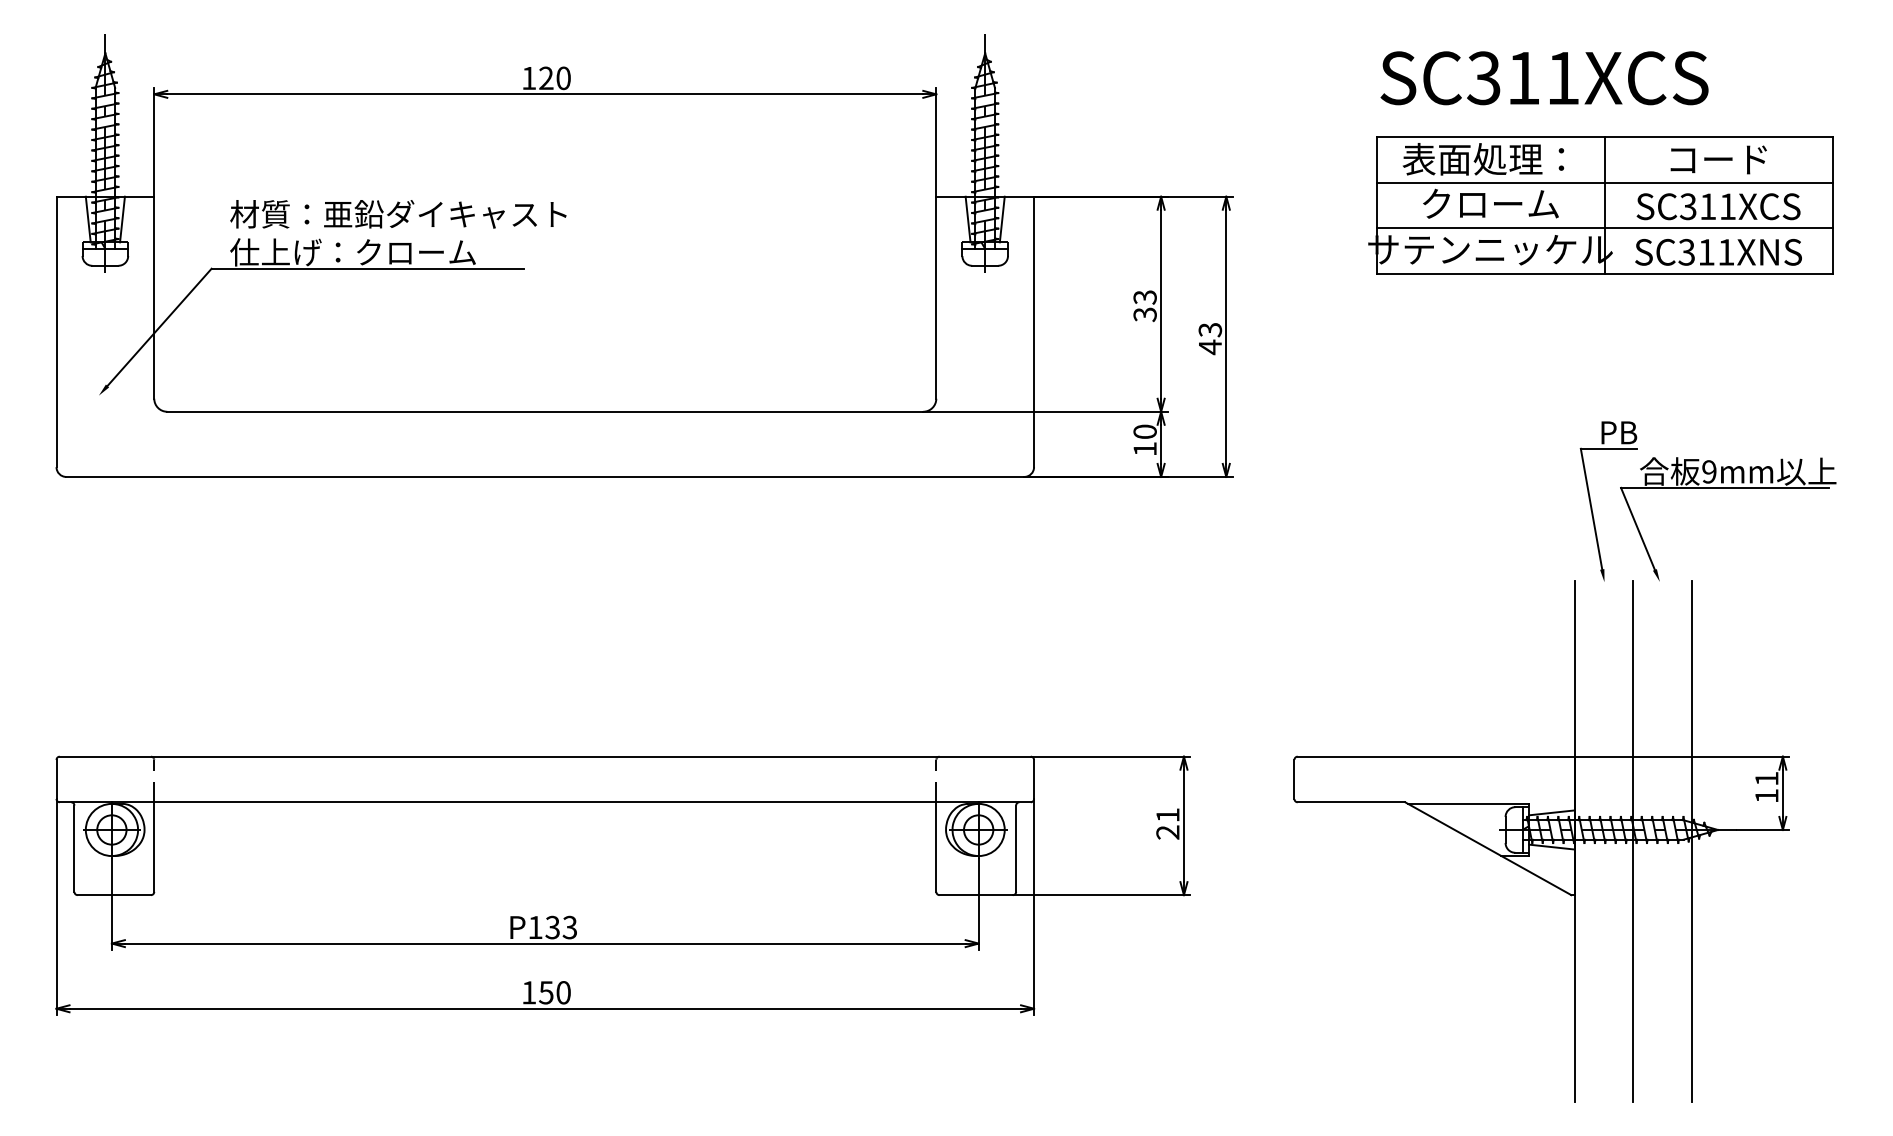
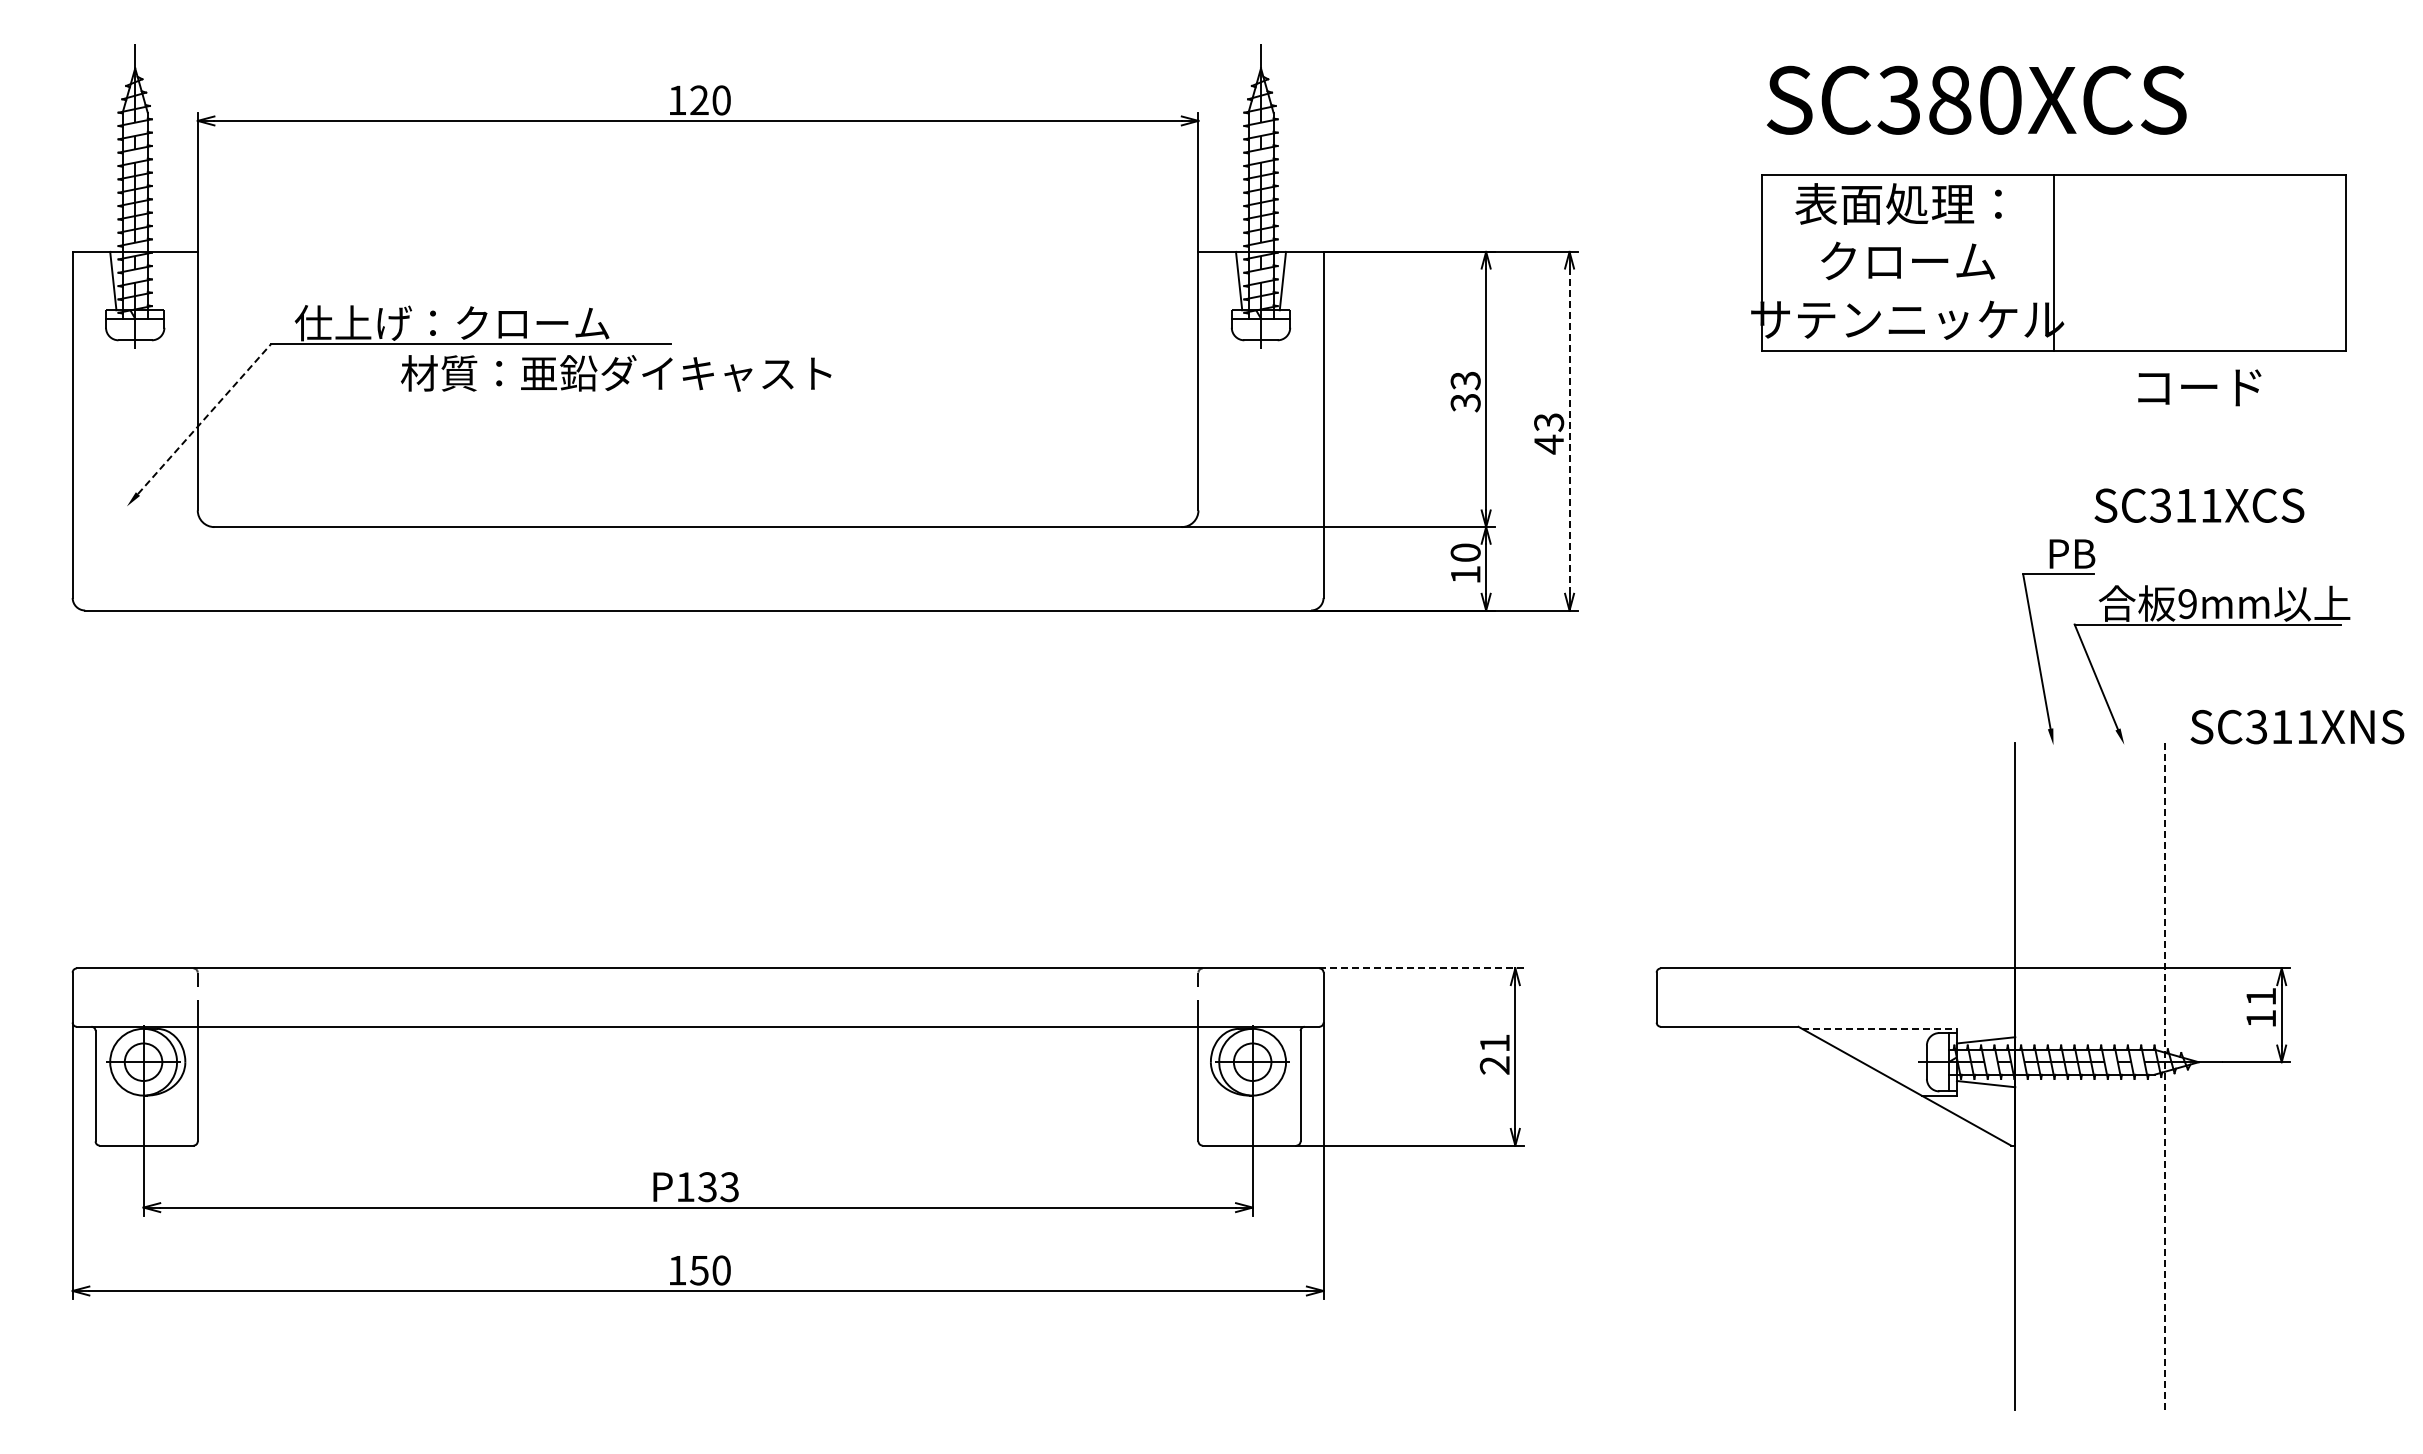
text: (1543, 77) -> (1975, 99), SC311XCS -> SC380XCS
text: (1718, 159) -> (2199, 387), moved
line: (1605, 182) -> (2054, 233), removed
text: (1718, 206) -> (2199, 505), moved
text: (398, 214) -> (616, 373), moved
line: (122, 219) -> (156, 280), removed
line: (1605, 228) -> (2054, 292), removed
text: (1718, 251) -> (2297, 726), moved
line: (159, 326) -> (204, 418), solid -> dashed
line: (1226, 337) -> (1569, 431), solid -> dashed
line: (1111, 756) -> (1422, 968), solid -> dashed
line: (1469, 803) -> (1880, 1028), solid -> dashed
line: (1633, 841) -> (2090, 1076), removed
line: (1692, 841) -> (2165, 1076), solid -> dashed

